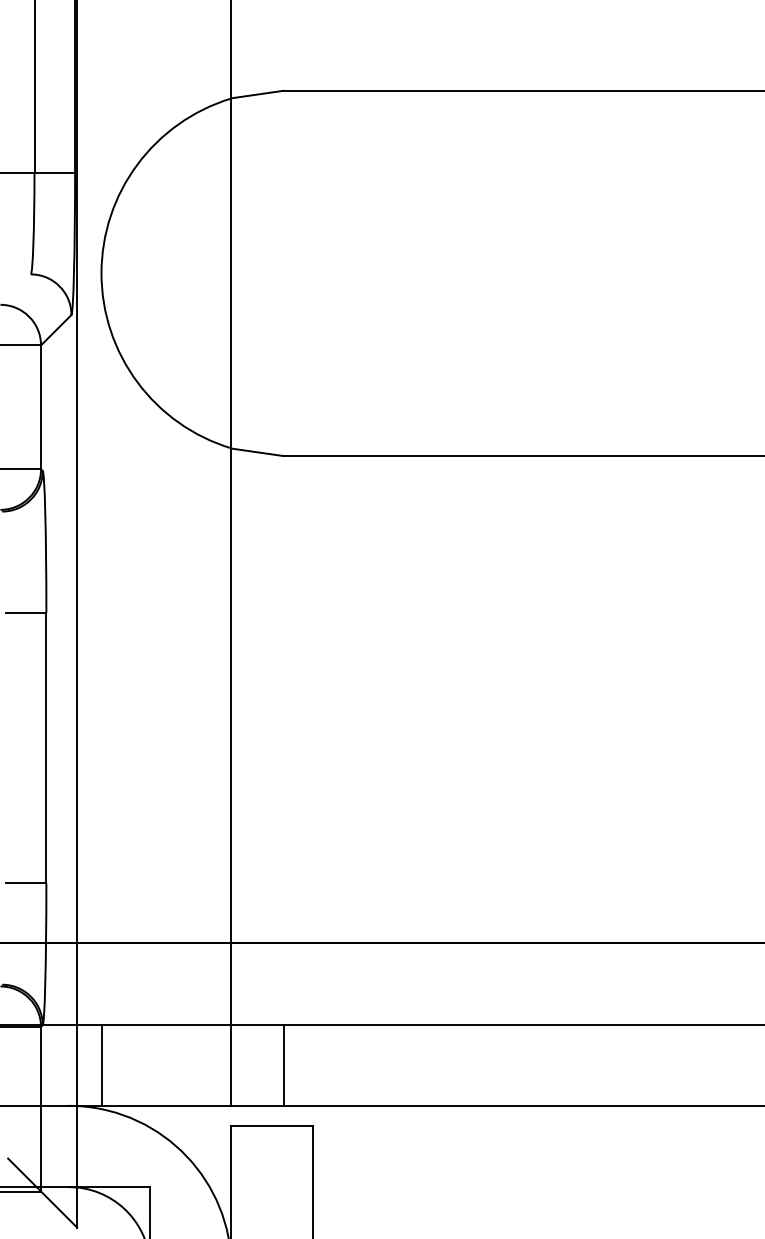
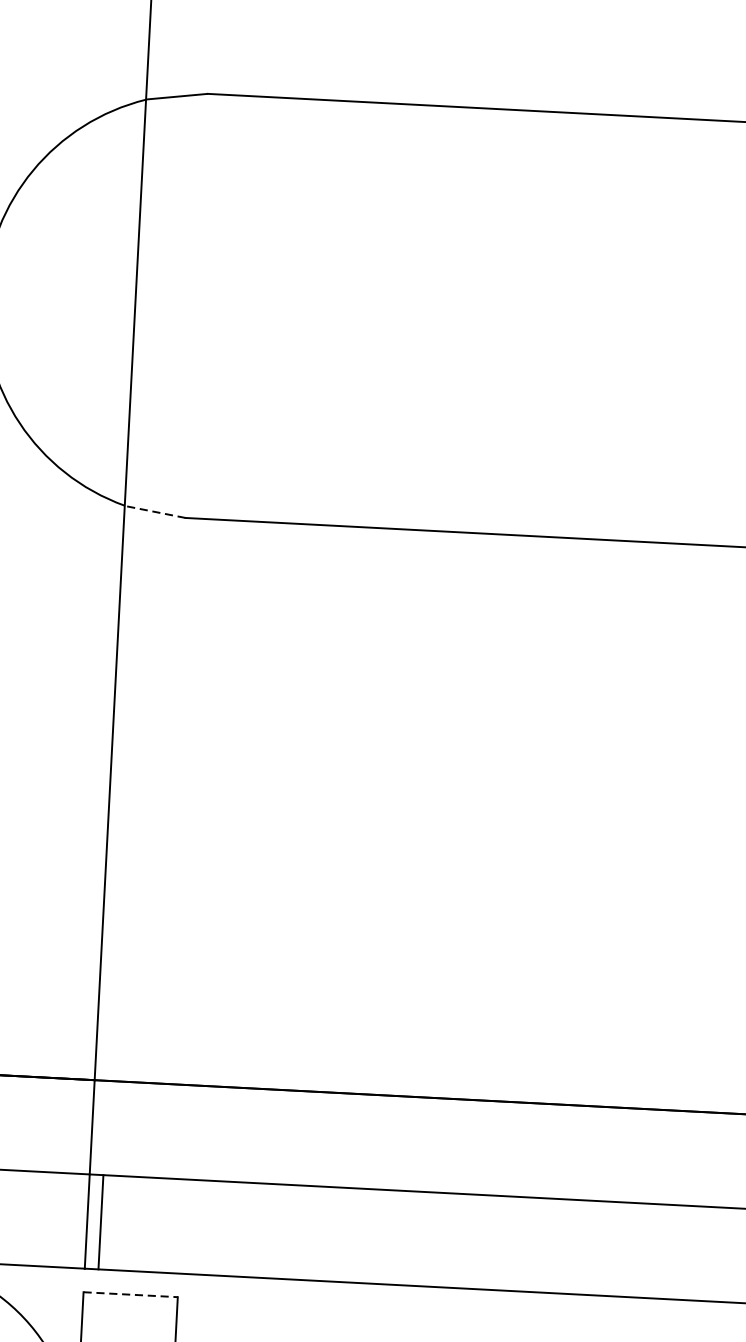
line: (257, 452) -> (154, 512), solid -> dashed
line: (284, 1064) -> (101, 1221), moved
line: (272, 1126) -> (131, 1295), solid -> dashed

